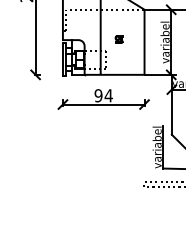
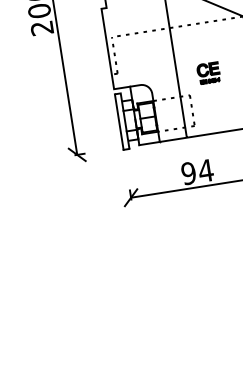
part: (119, 39) -> (209, 73), size x1.67

